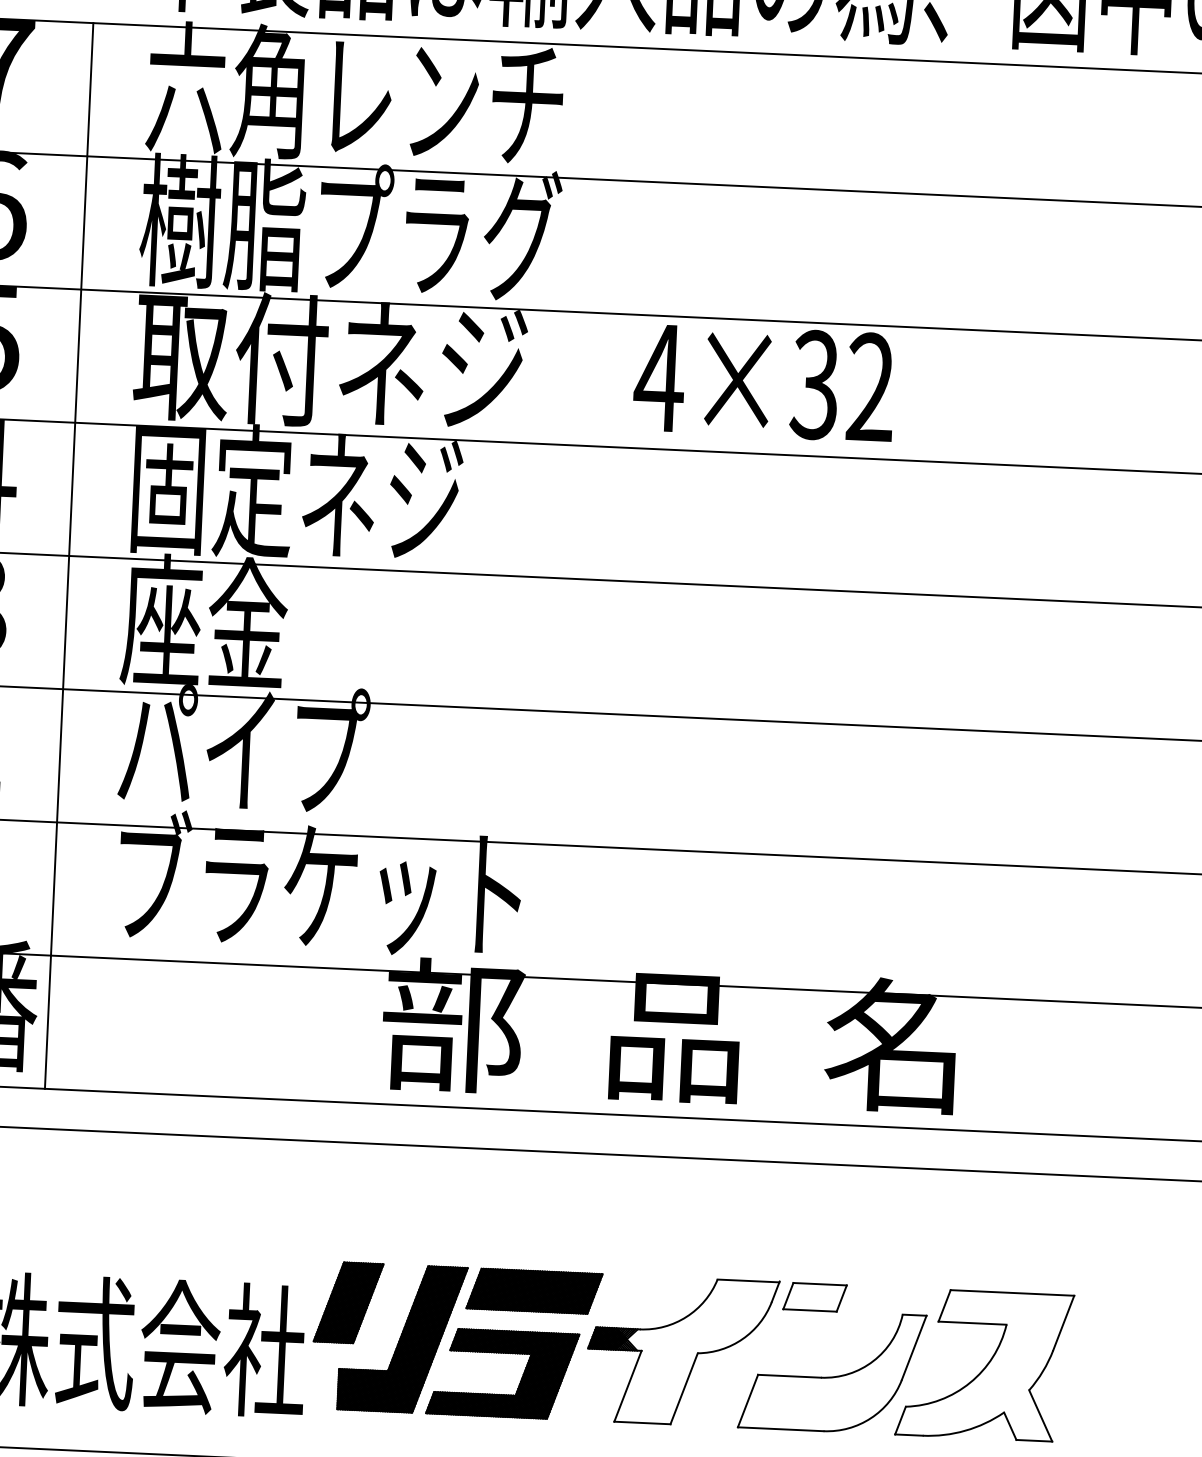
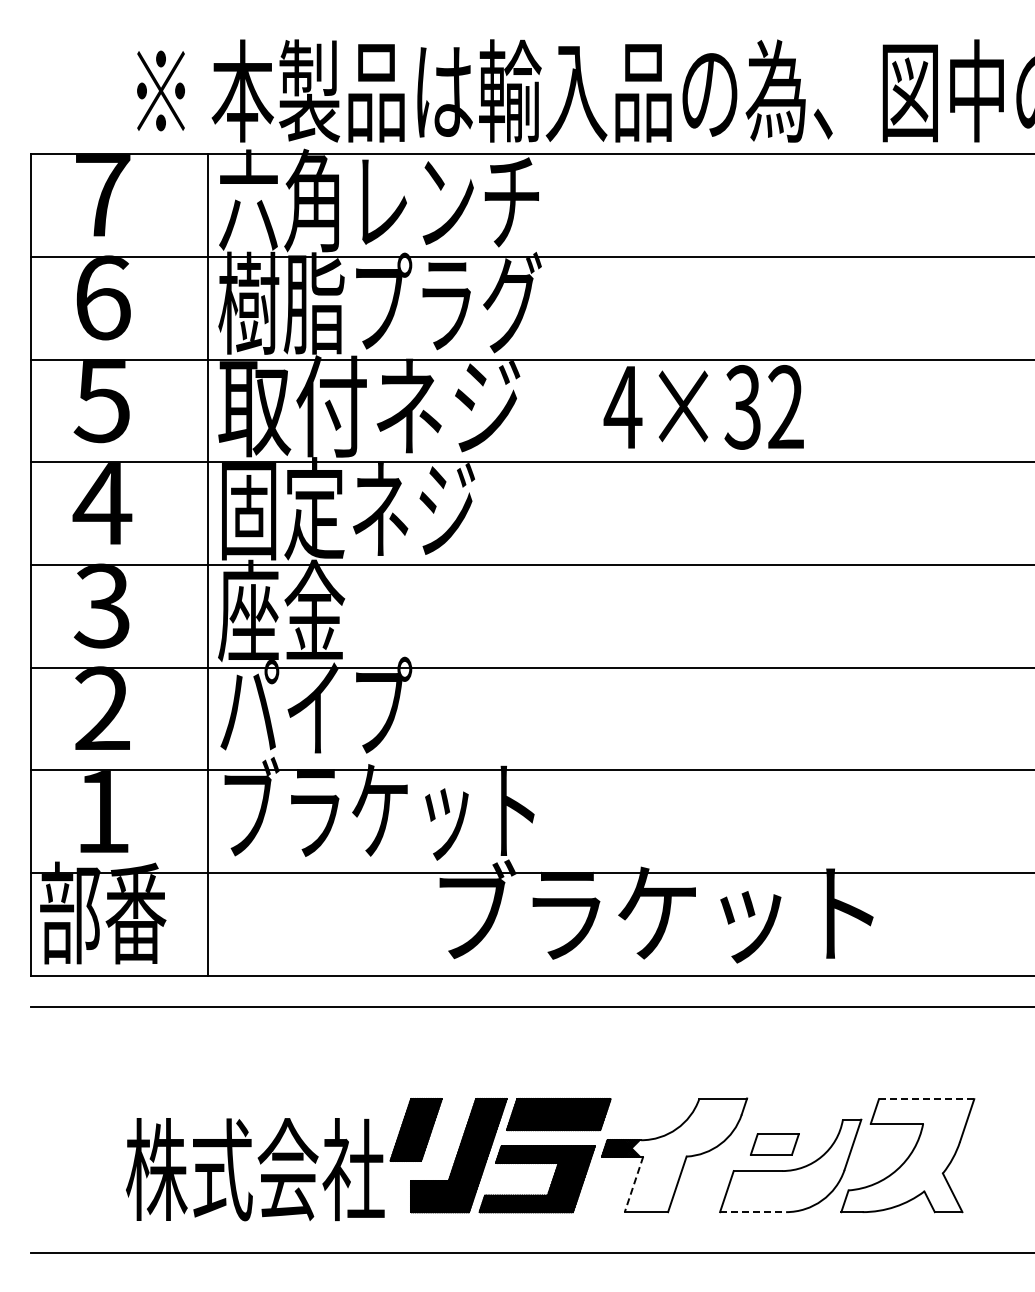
line: (69, 555) -> (208, 564), moved
text: (669, 1033) -> (653, 911), 部  品  名 -> ブラケット
line: (1012, 1293) -> (926, 1099), solid -> dashed
part: (814, 1297) -> (774, 1144), moved
line: (627, 1386) -> (633, 1184), solid -> dashed
line: (781, 1429) -> (753, 1212), solid -> dashed

